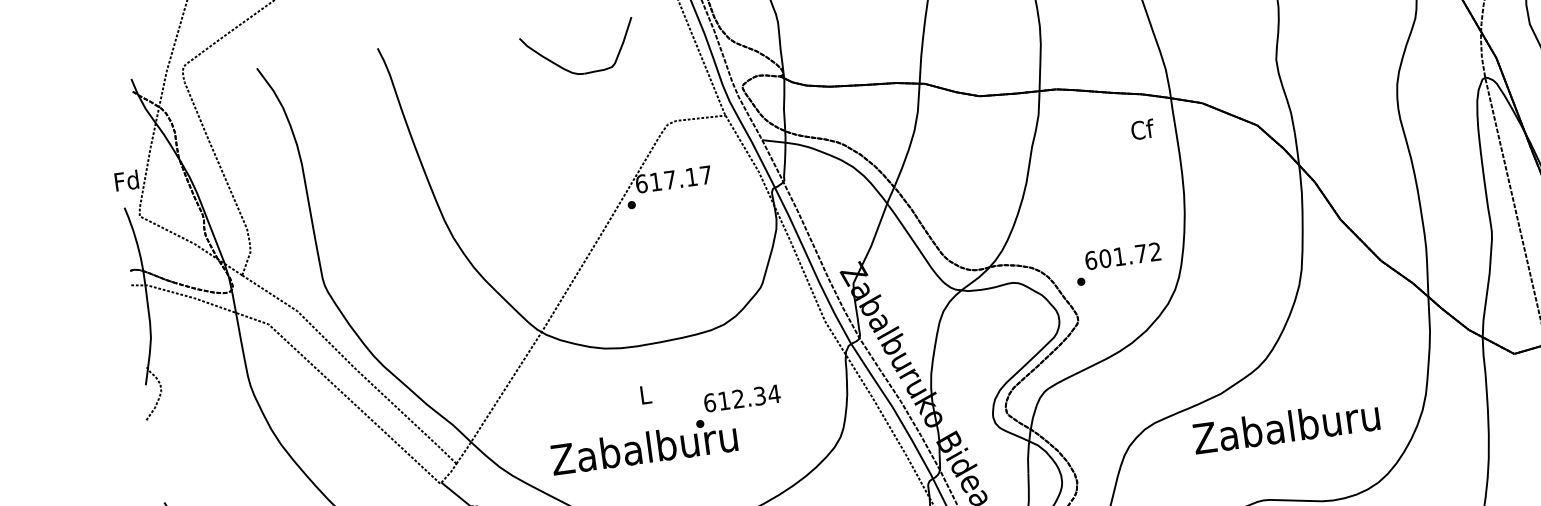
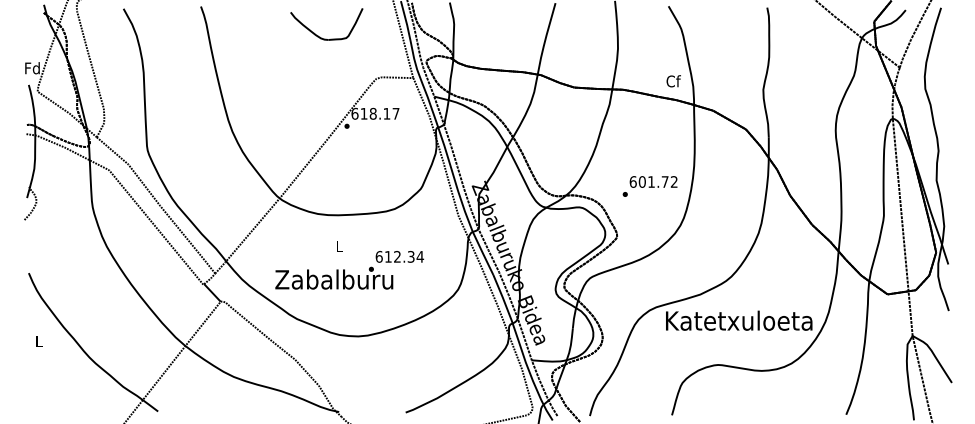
text: (1142, 129) -> (673, 81), moved
text: (668, 179) -> (372, 113), 617.17 -> 618.17
text: (1117, 264) -> (649, 186), moved
text: (1287, 426) -> (739, 320), Zabalburu -> Katetxuloeta

